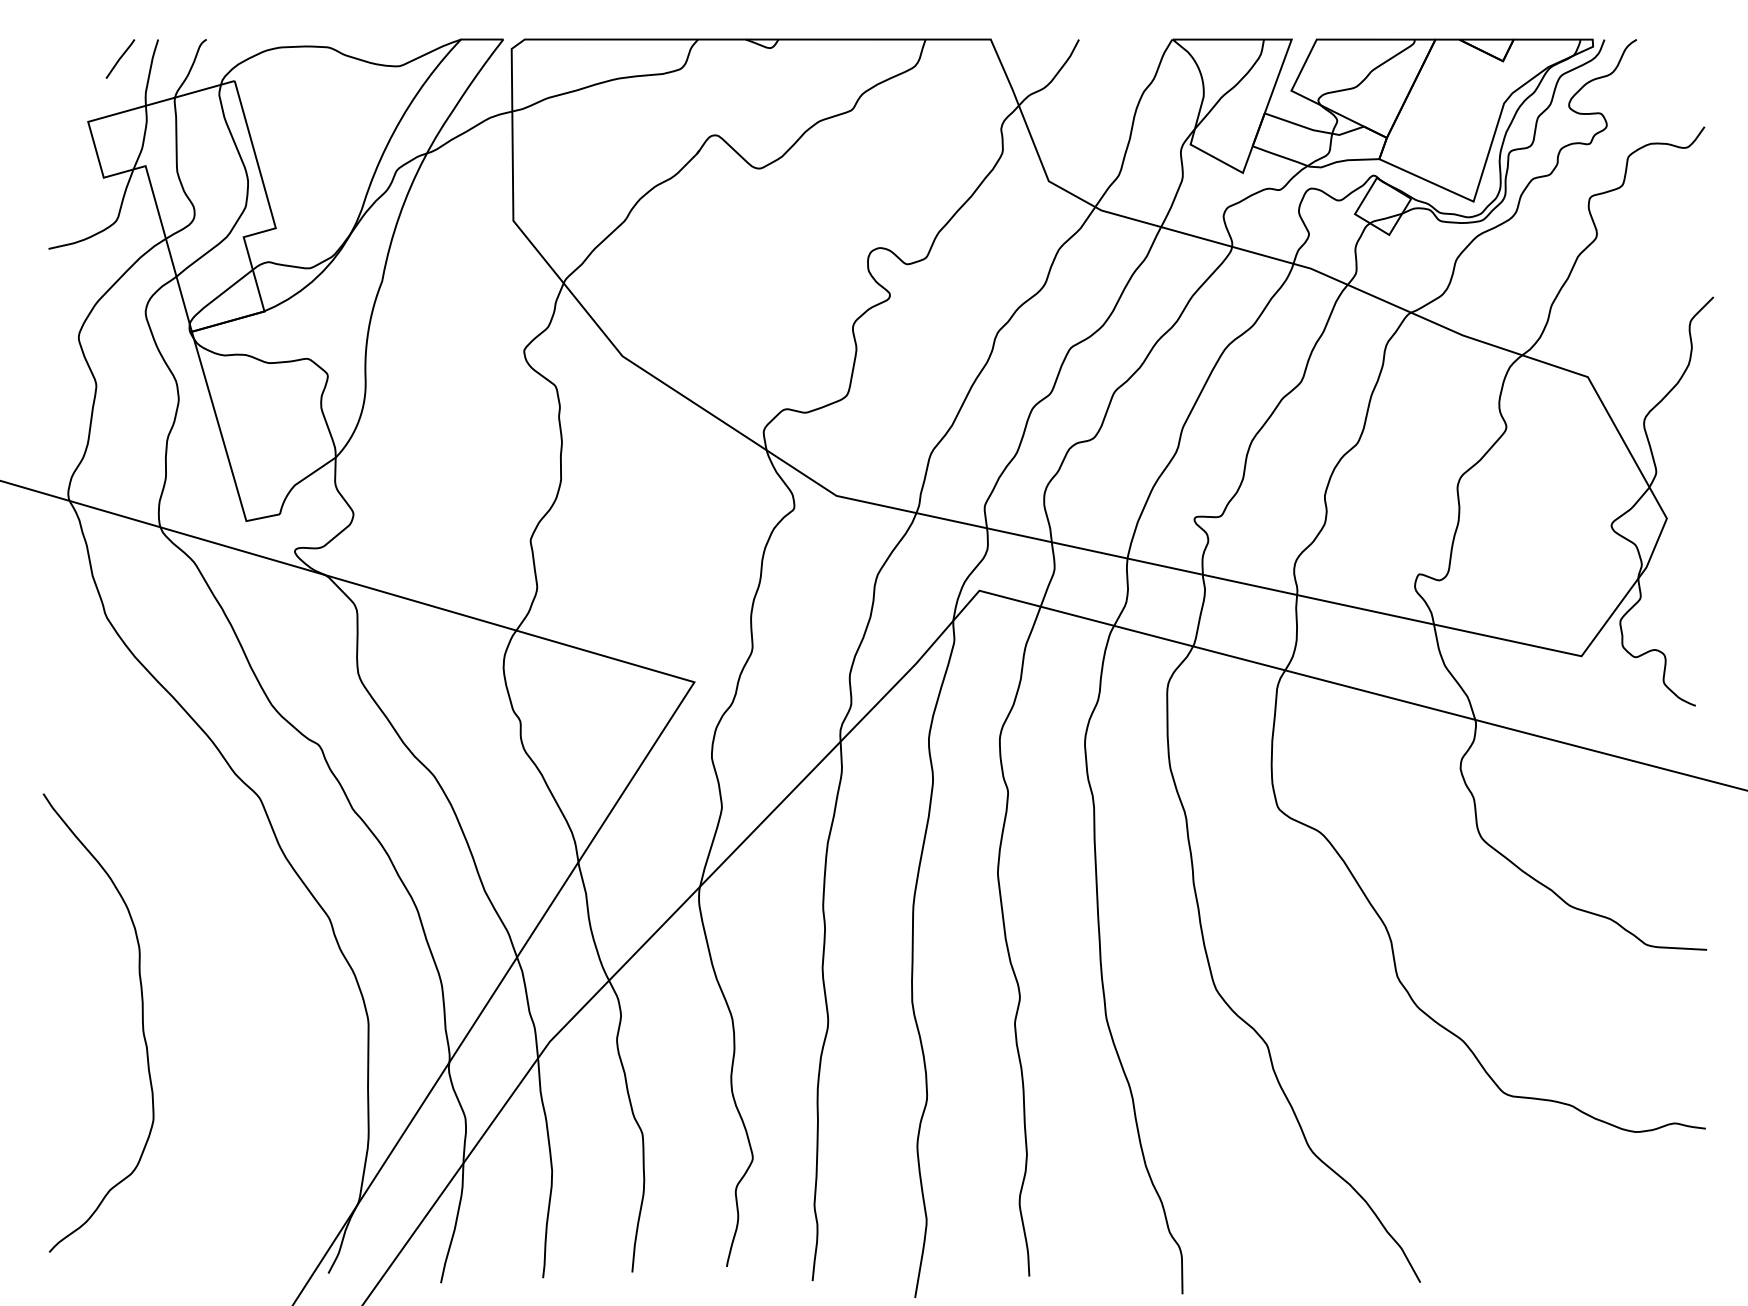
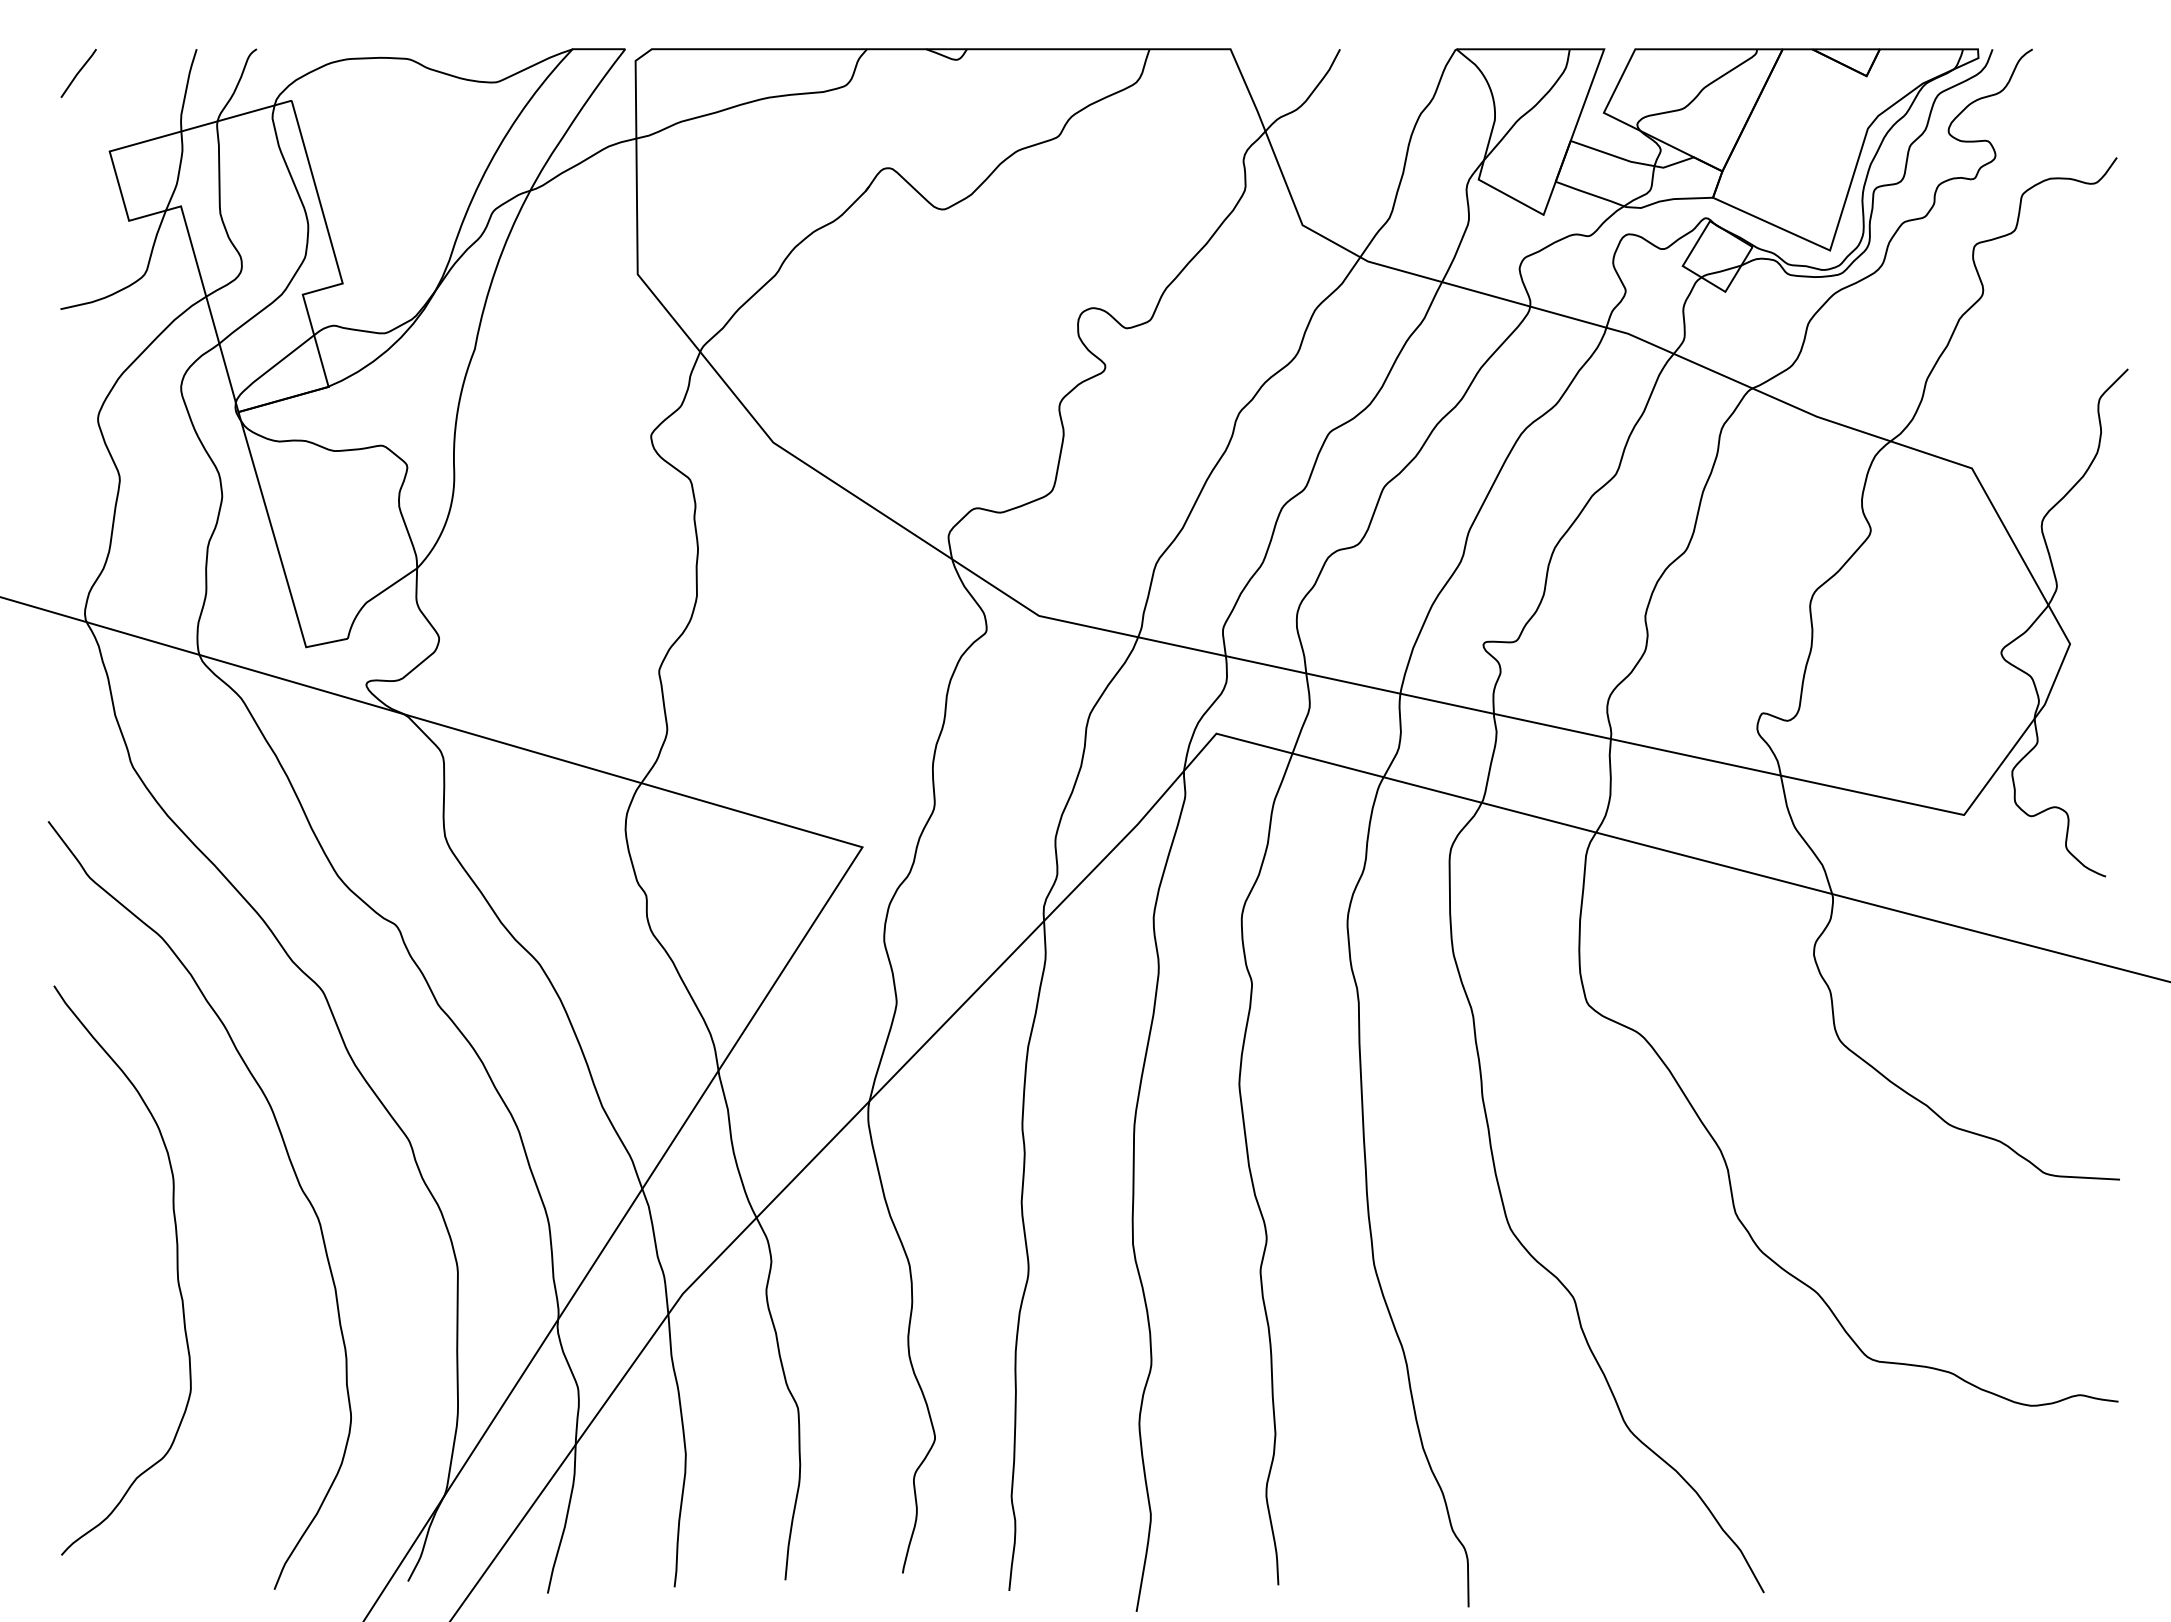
line: (120, 58) -> (78, 72), moved
curve: (235, 941) -> (292, 1169), added

